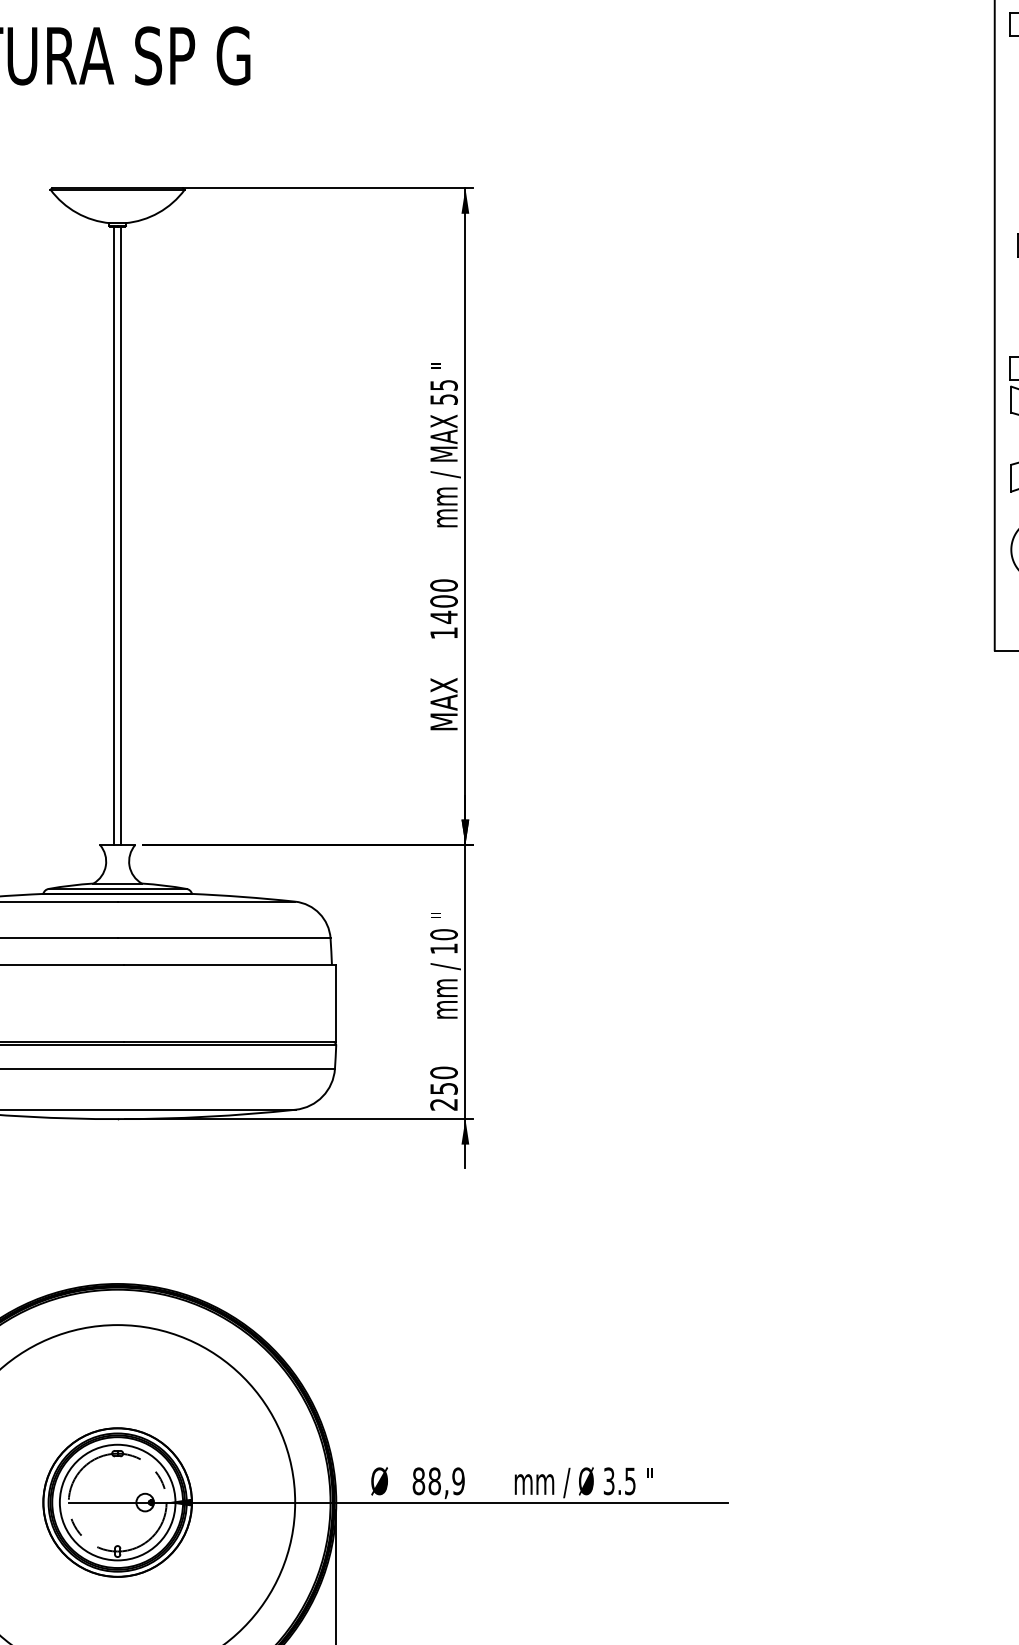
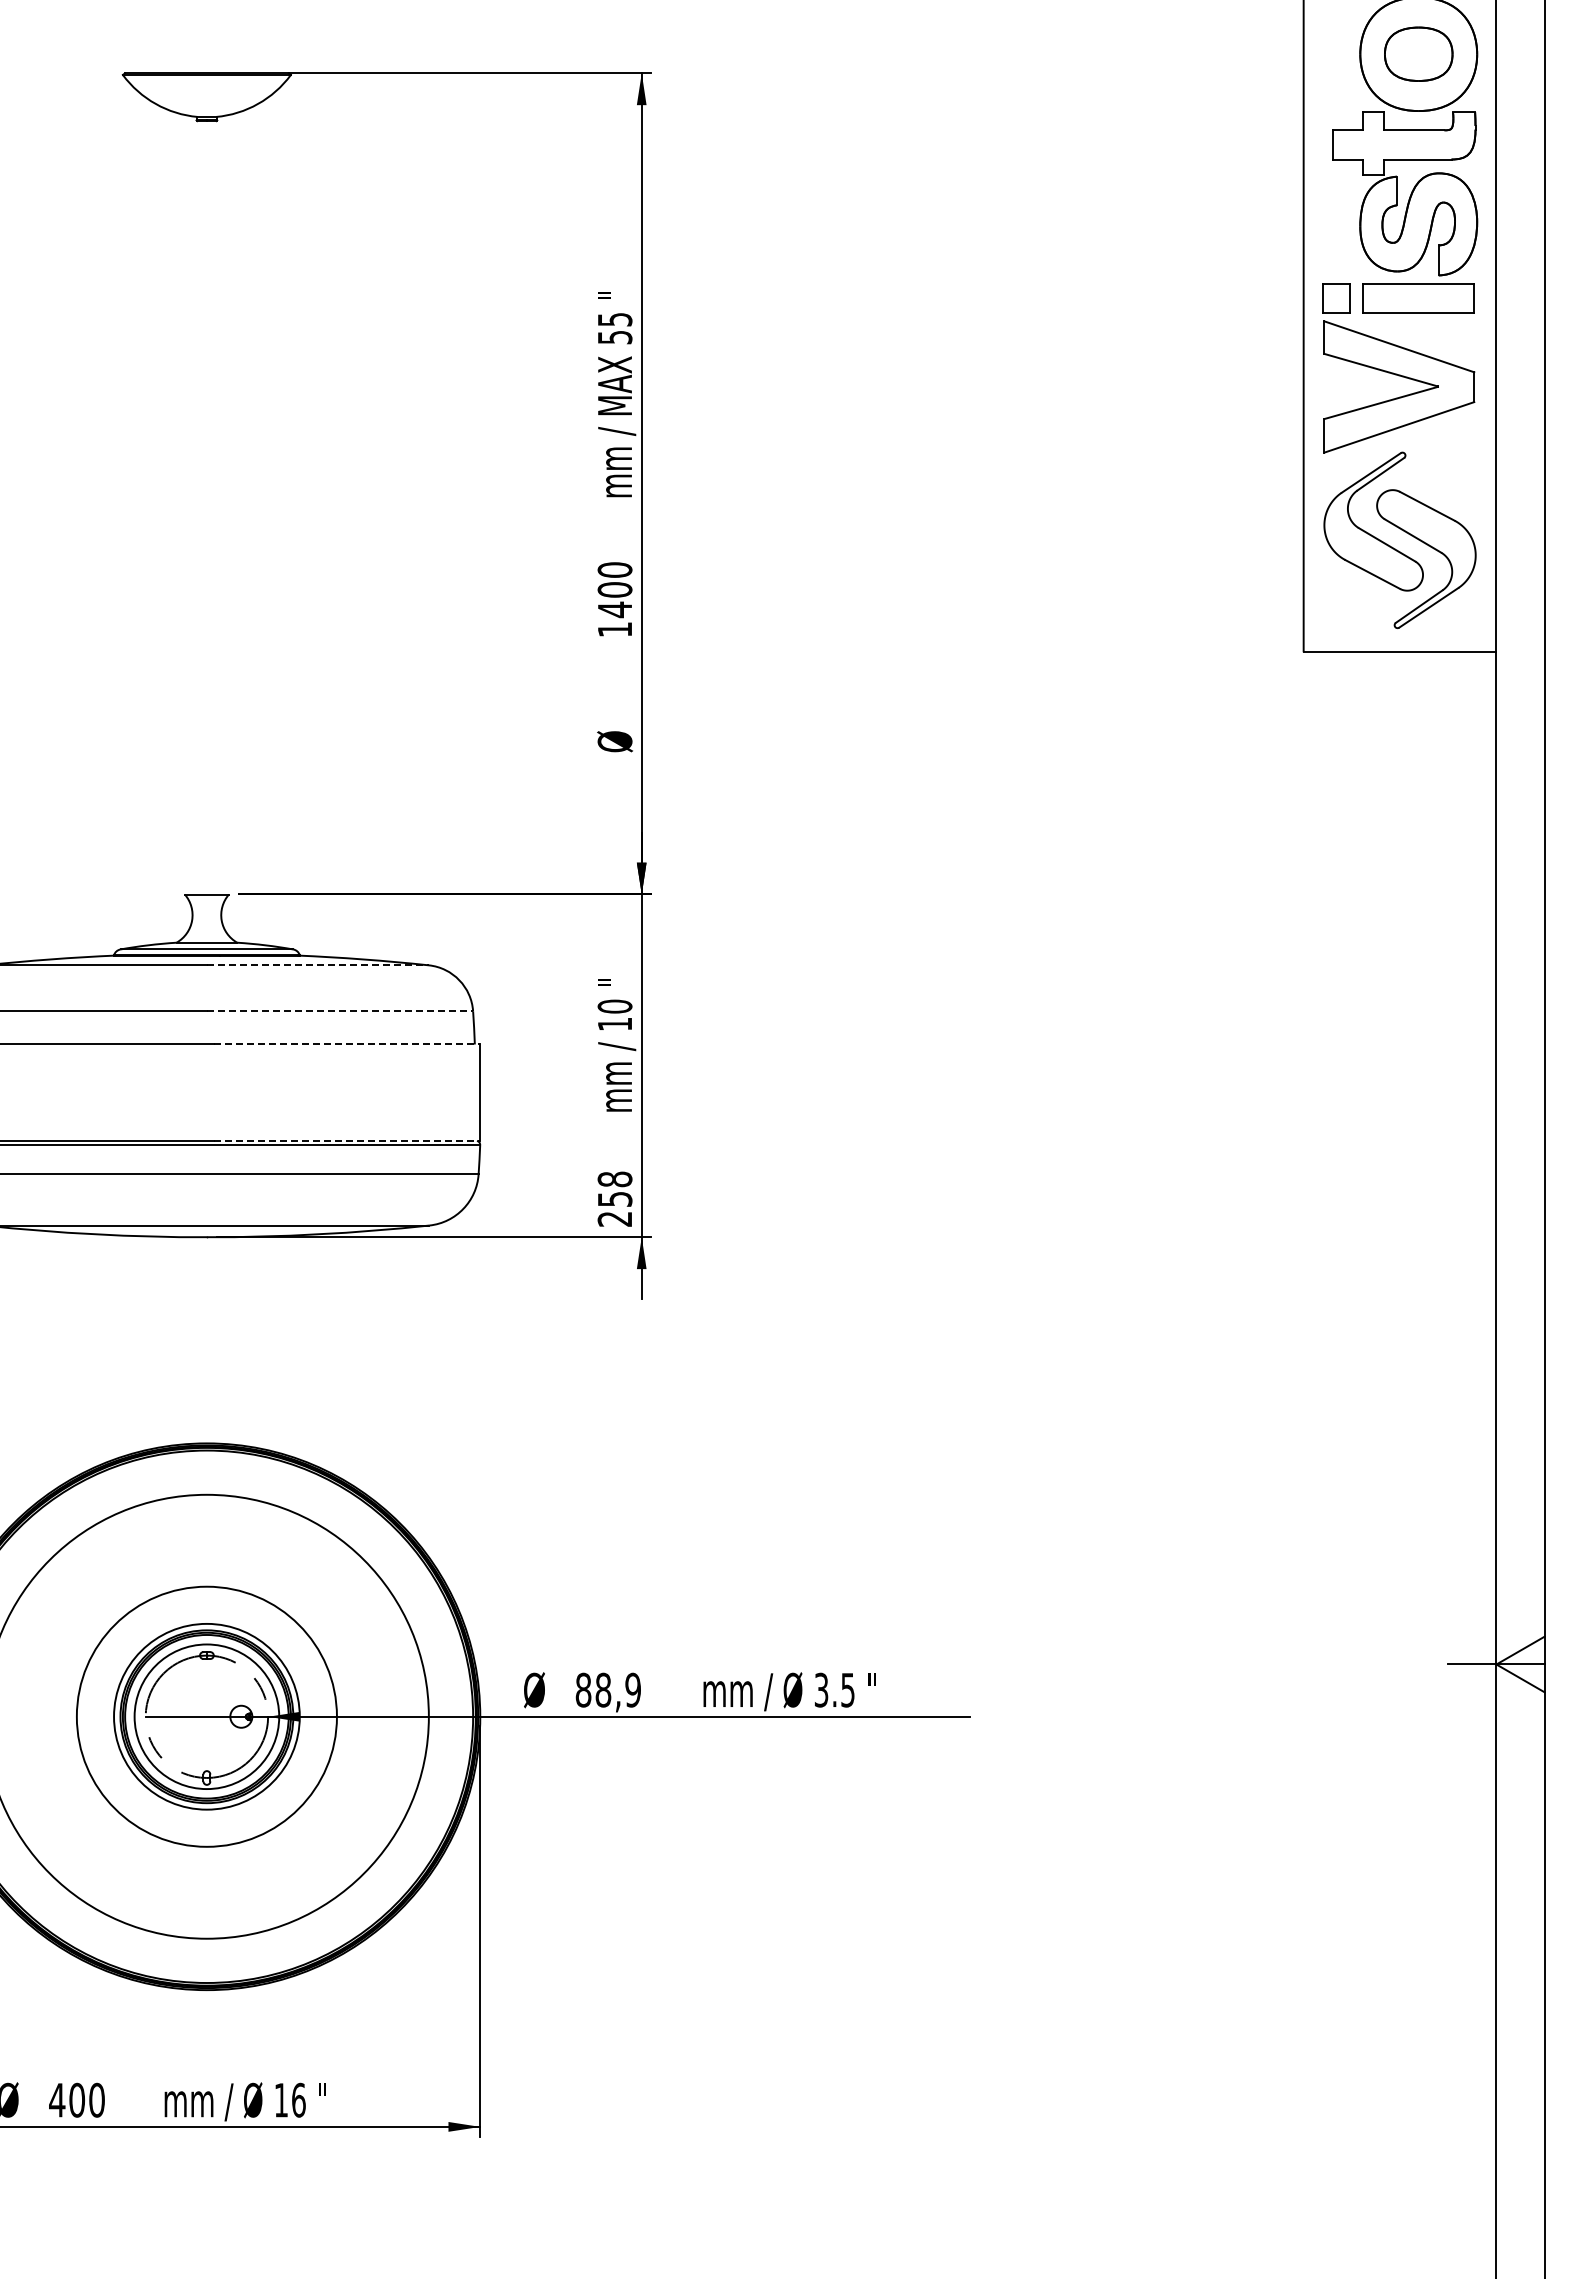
line: (114, 535) -> (202, 507), removed
line: (121, 535) -> (211, 507), removed
text: (444, 704) -> (615, 718), MAX -> Ø
line: (206, 901) -> (317, 965), solid -> dashed
line: (224, 938) -> (340, 1011), solid -> dashed
line: (230, 964) -> (347, 1044), solid -> dashed
line: (230, 1041) -> (347, 1140), solid -> dashed
text: (444, 1072) -> (615, 1179), 250 -> 258
circle: (117, 1502) -> (206, 1716), size x1.4

